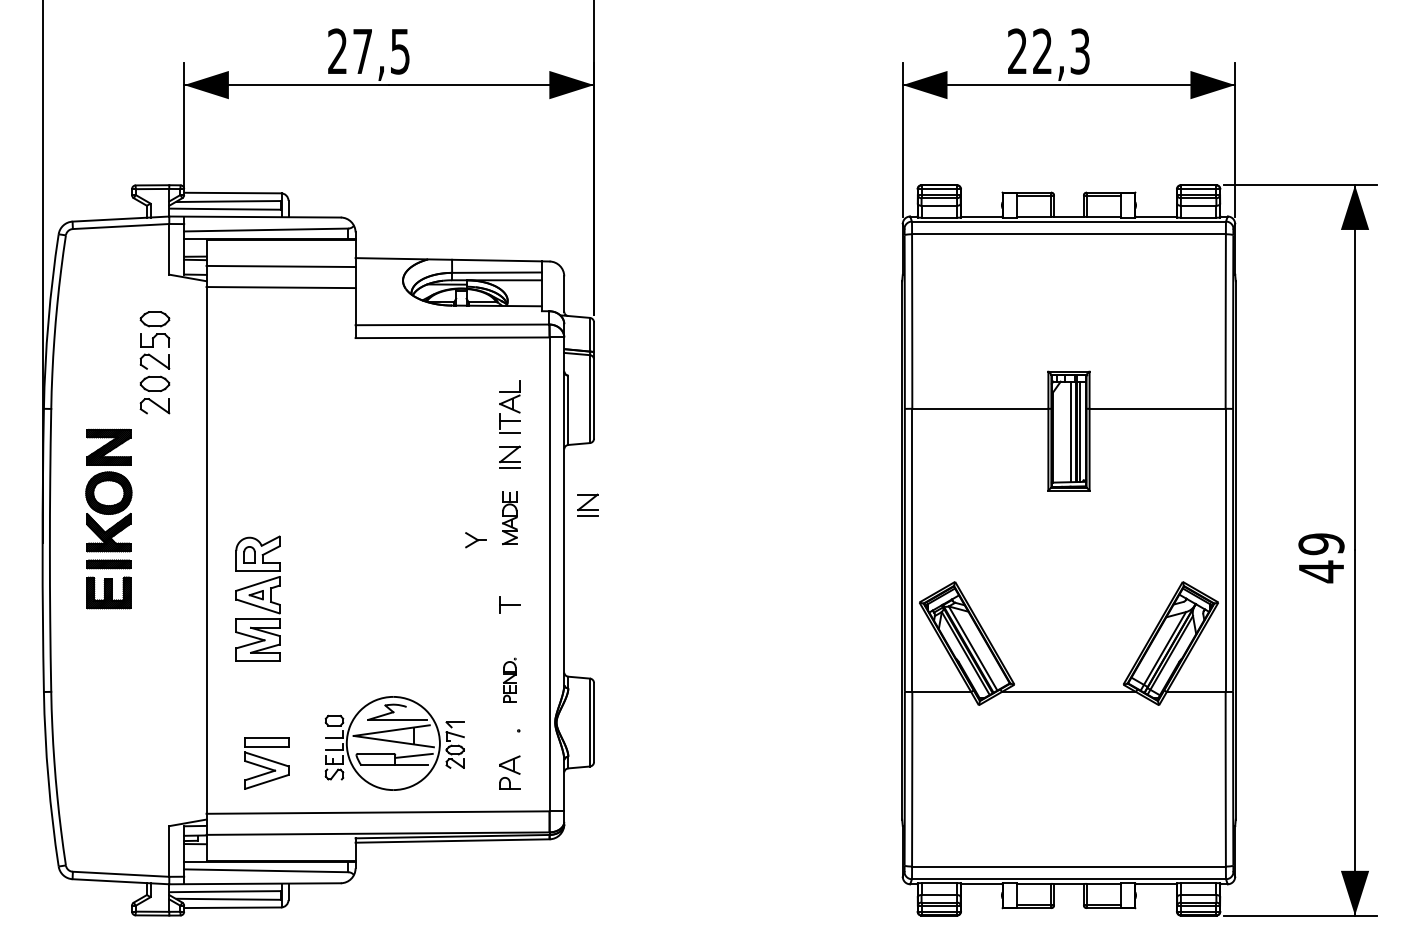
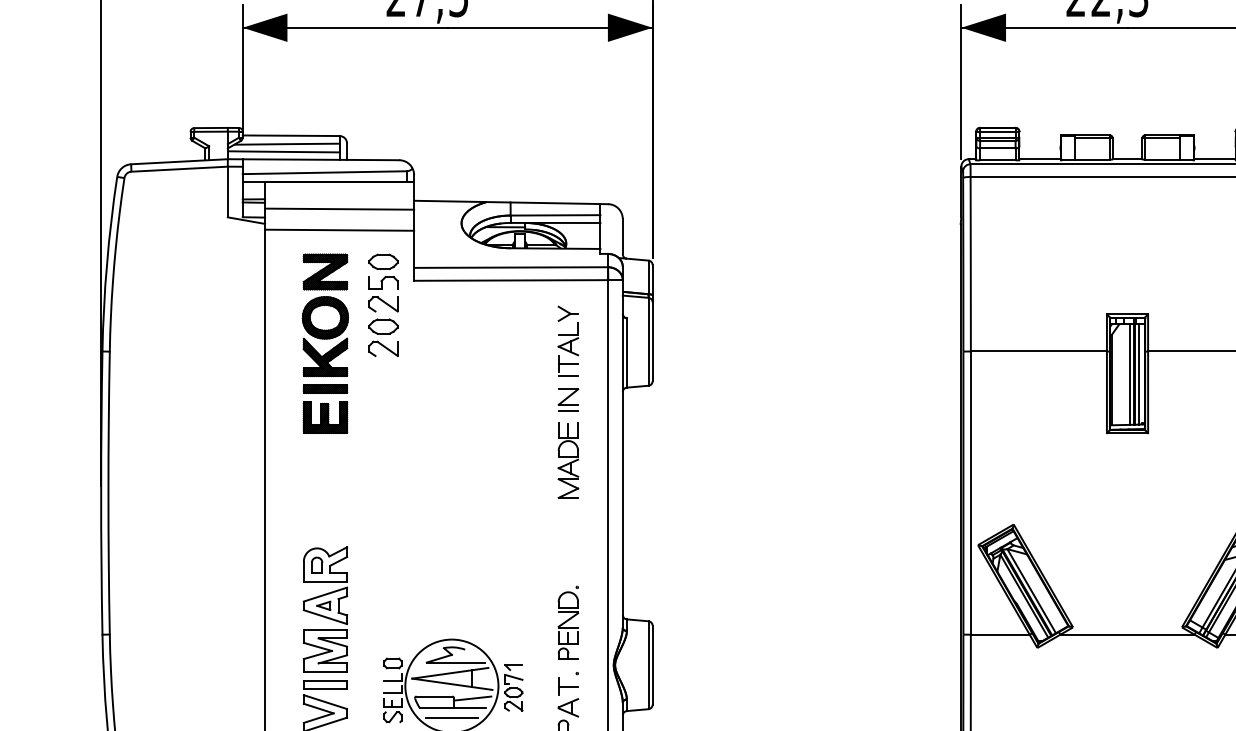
part: (154, 362) -> (383, 305), moved
part: (587, 504) -> (646, 447), removed
part: (108, 518) -> (325, 343), moved
part: (509, 518) -> (568, 461), size x1.43
part: (475, 540) -> (568, 314), moved
part: (257, 598) -> (325, 609), moved
part: (509, 604) -> (568, 686), moved
part: (509, 680) -> (568, 623), size x1.67
line: (393, 774) -> (452, 717), added

